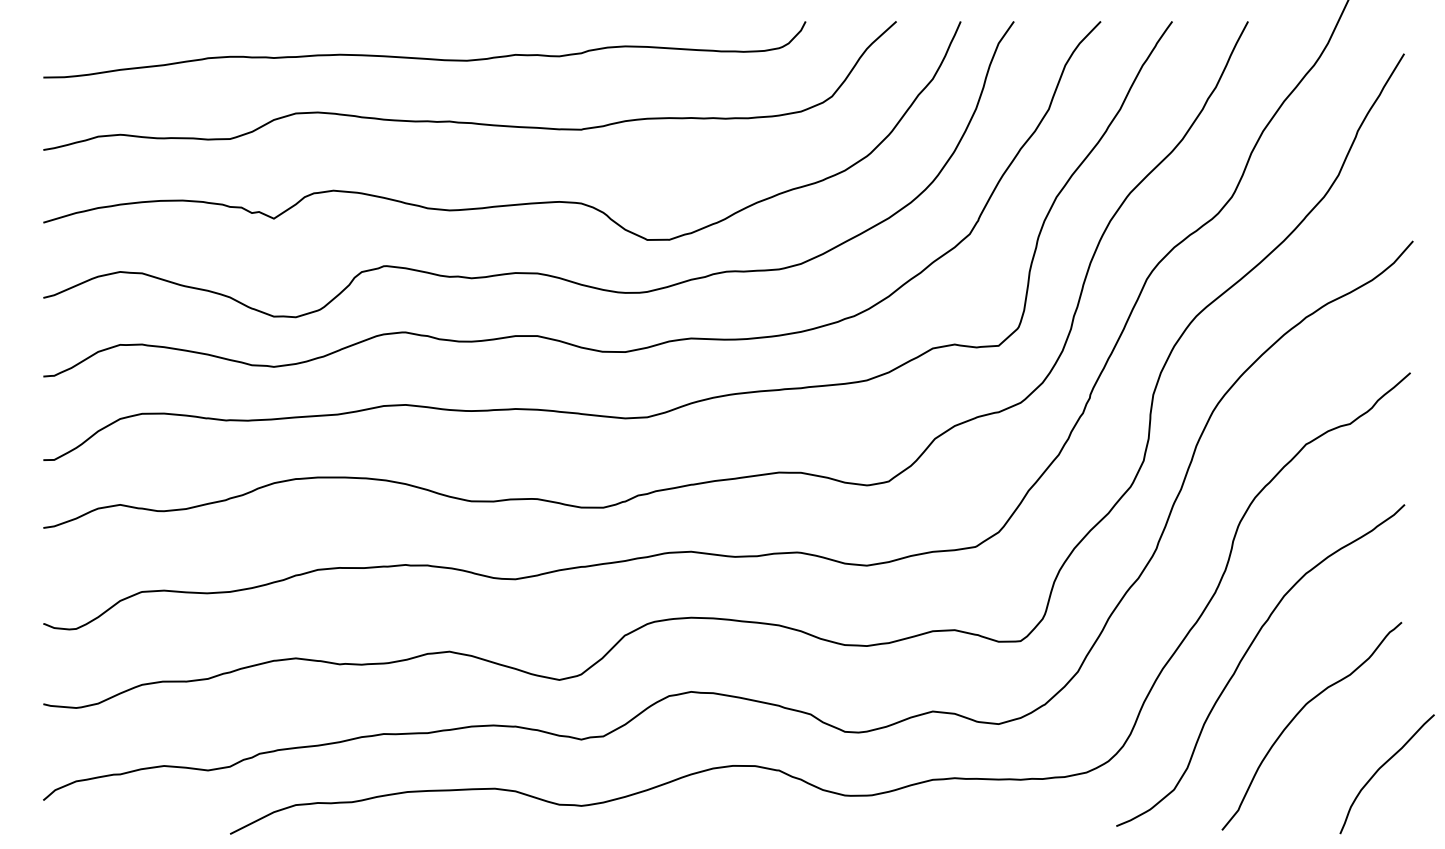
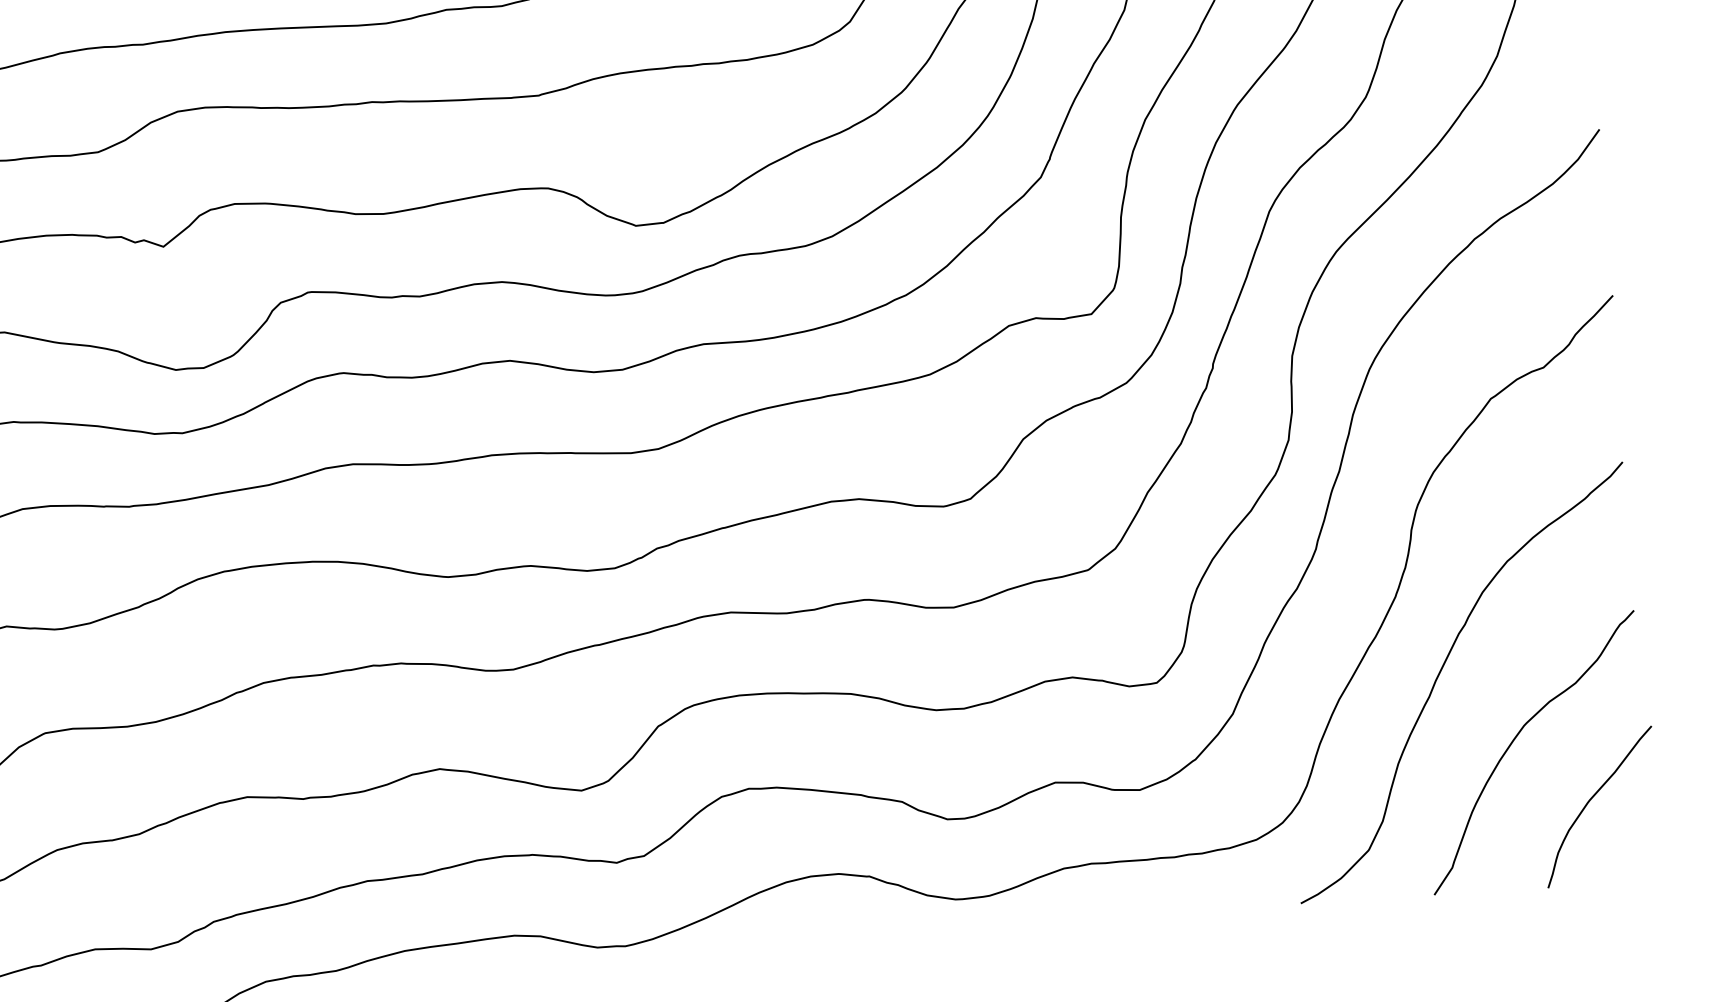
curve: (1382, 767) -> (1592, 799), moved

